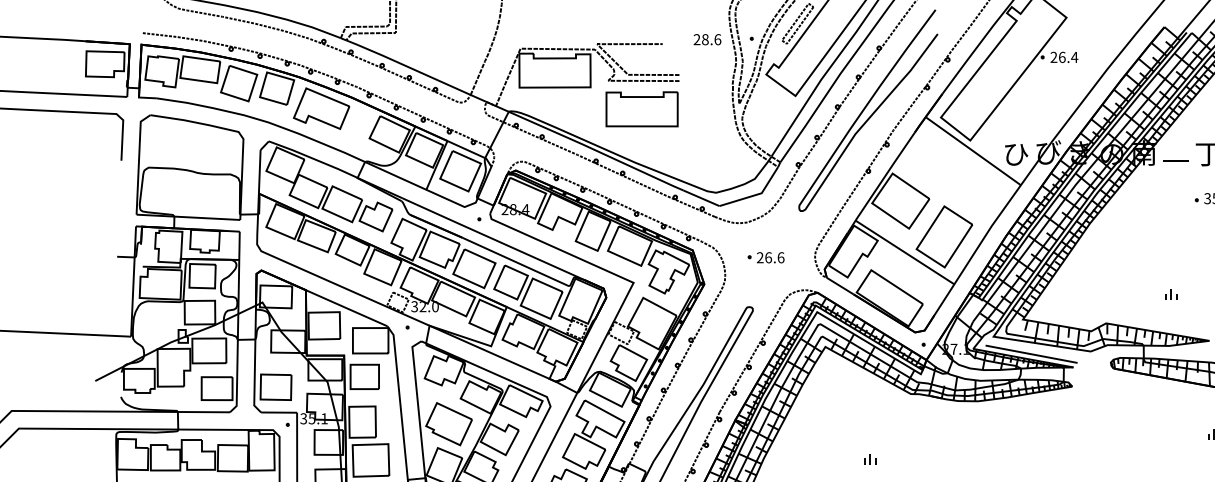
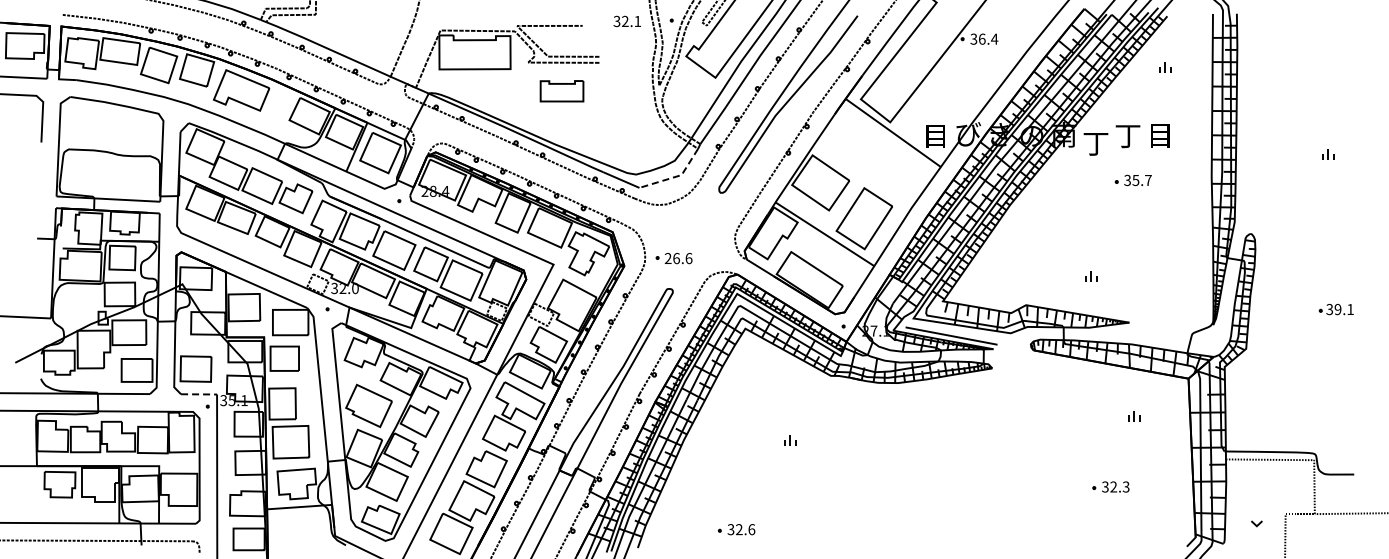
text: (707, 39) -> (627, 21), 28.6 -> 32.1
text: (1053, 57) -> (973, 39), 26.4 -> 36.4
part: (641, 109) -> (561, 91), size x0.6
text: (1016, 154) -> (936, 136), ひ -> 目
text: (1175, 162) -> (1095, 144), 一 -> 丁
line: (755, 195) -> (675, 177), solid -> dashed
part: (765, 257) -> (673, 258), moved
line: (279, 412) -> (199, 394), solid -> dashed

